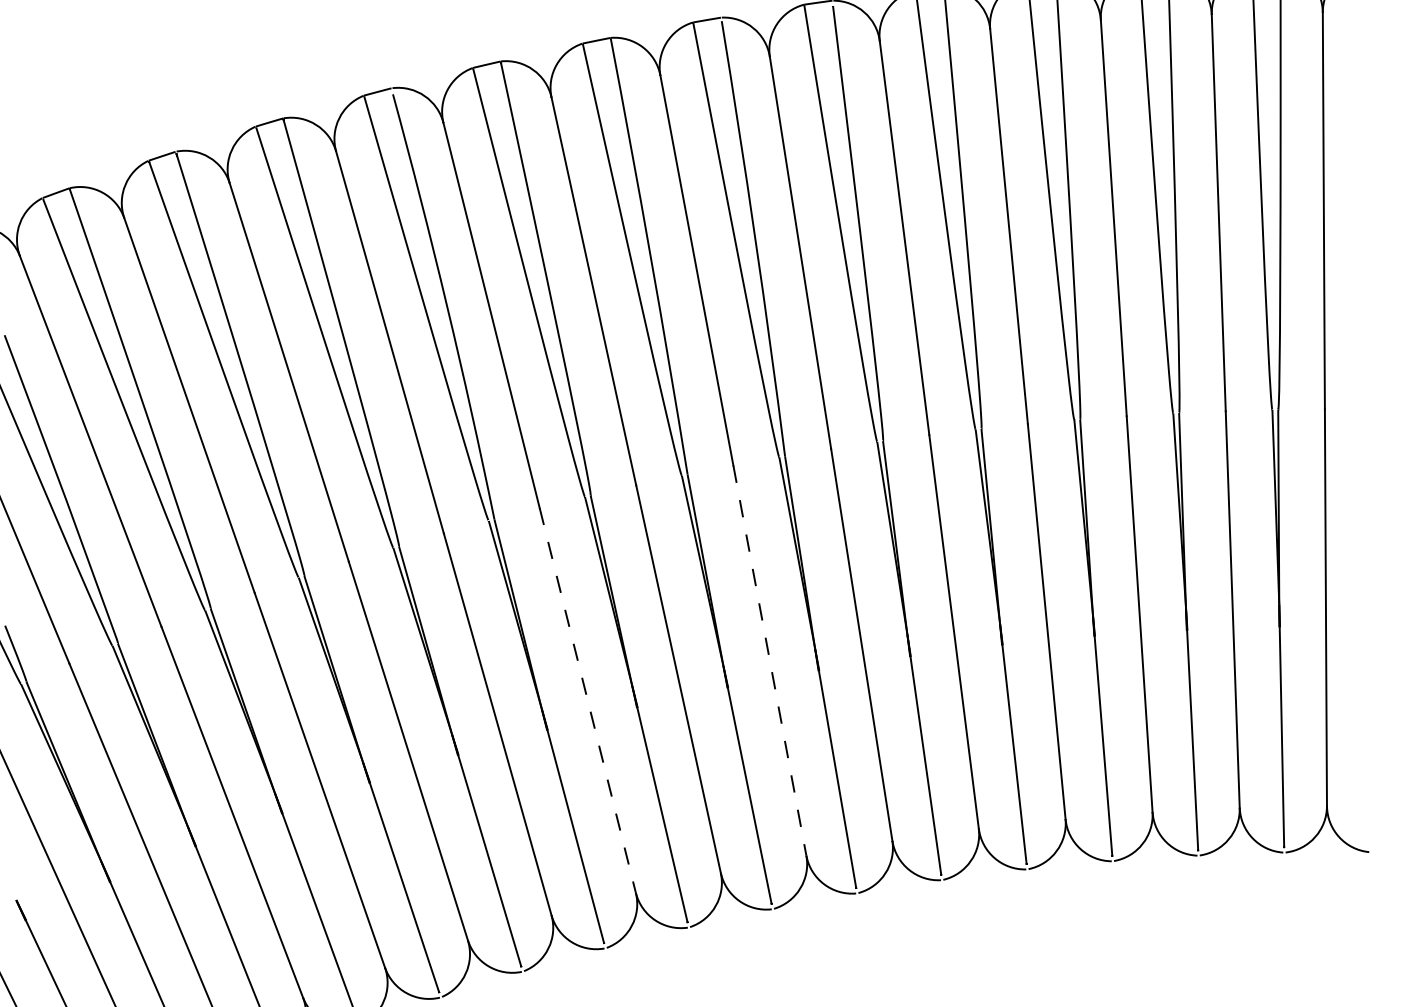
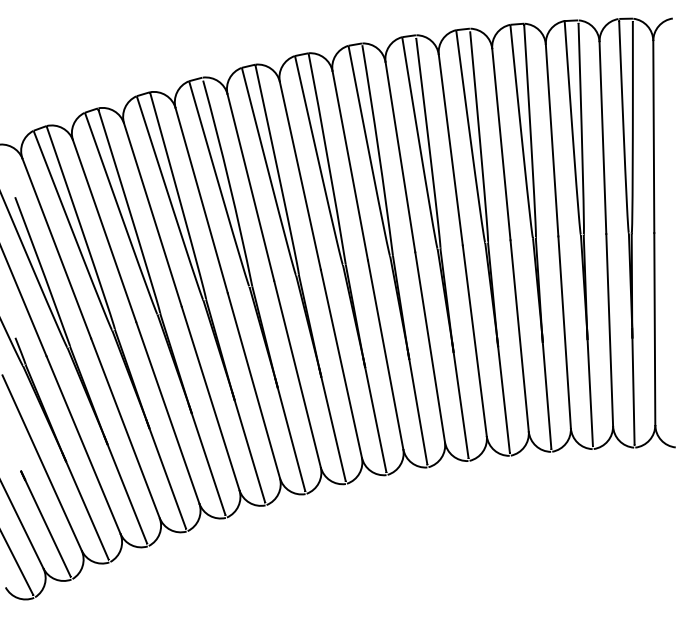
line: (769, 662) -> (385, 355), dashed -> solid
line: (587, 701) -> (297, 374), dashed -> solid

